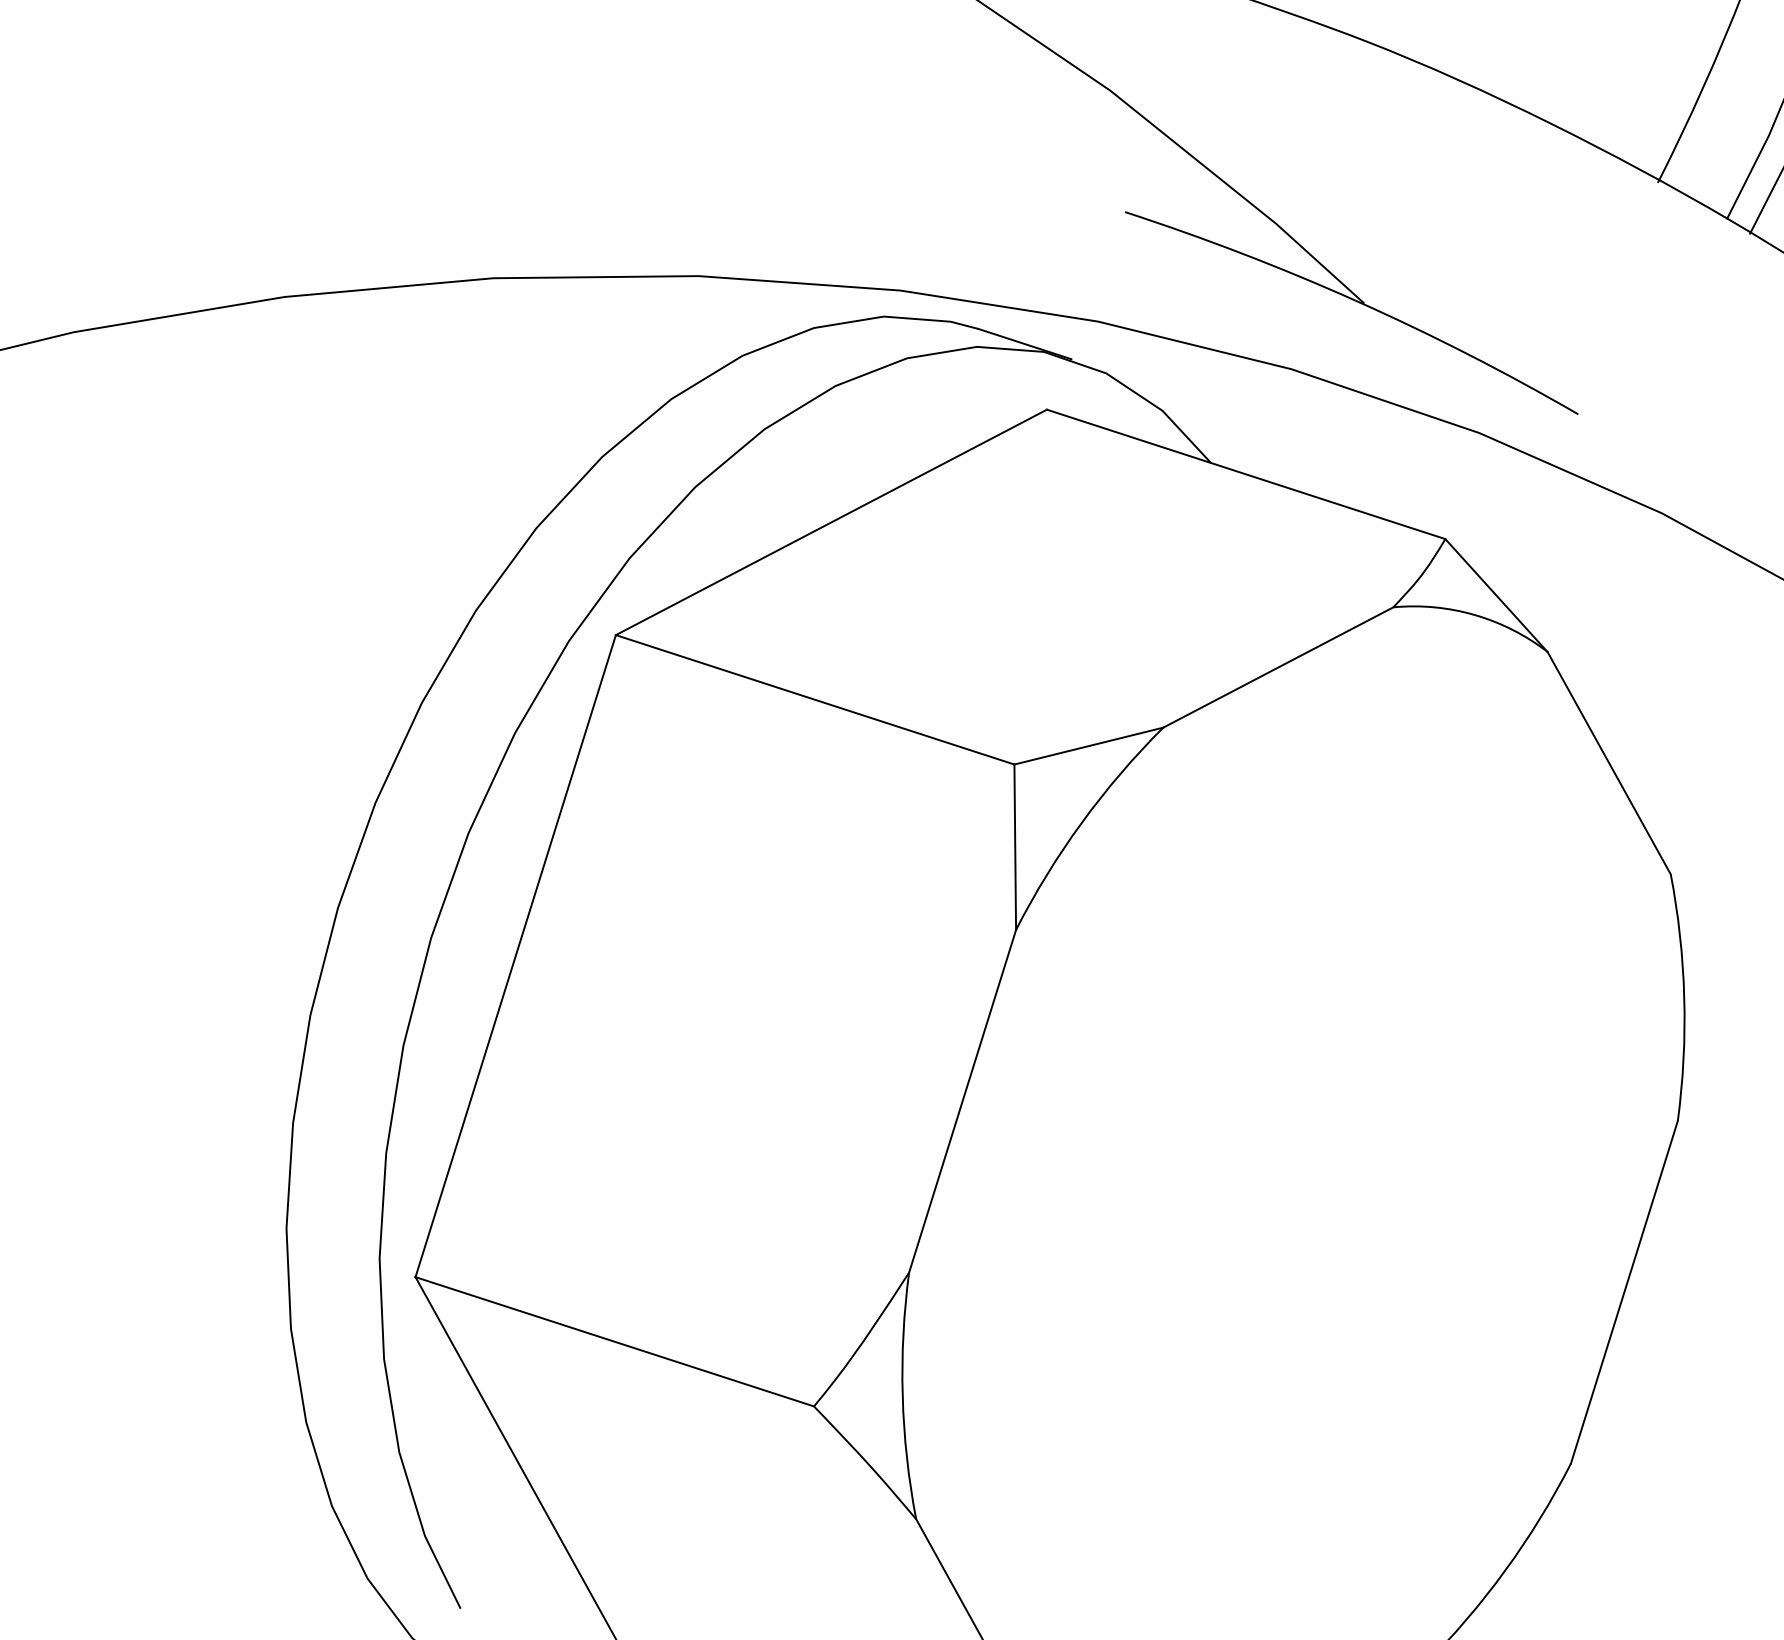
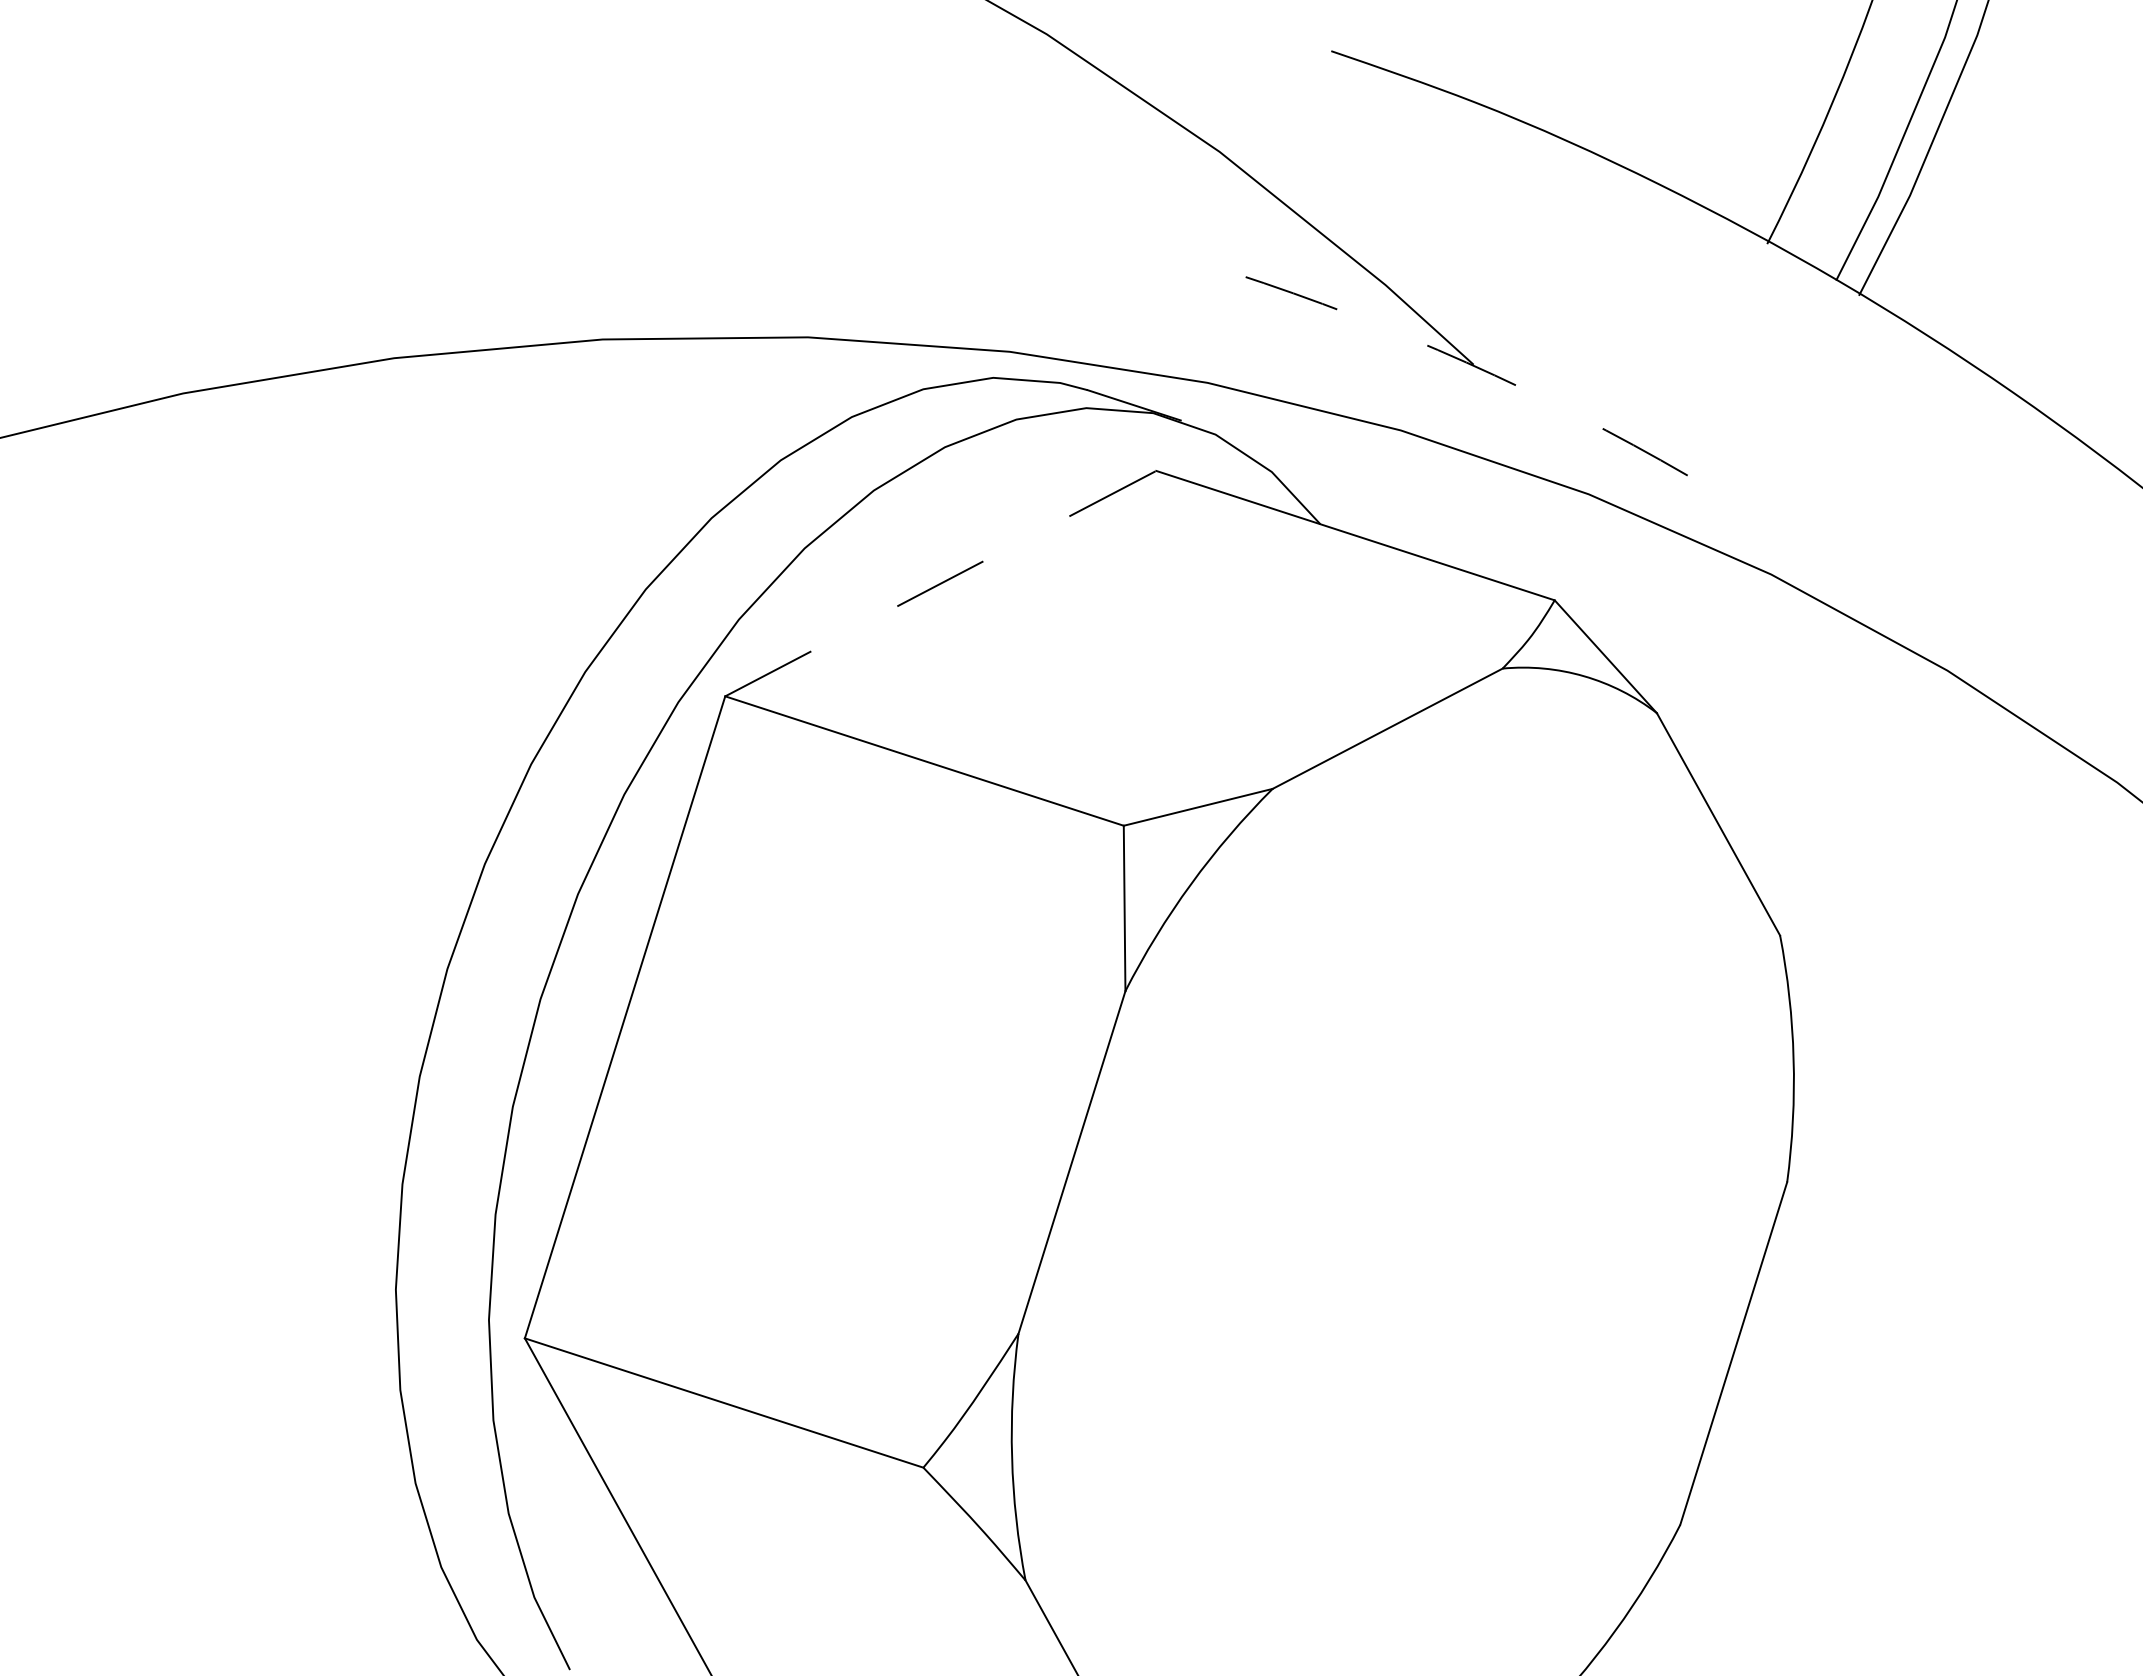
arc: (1357, 301) -> (1466, 362), solid -> dashed
line: (832, 522) -> (941, 583), solid -> dashed

